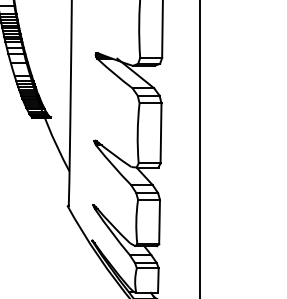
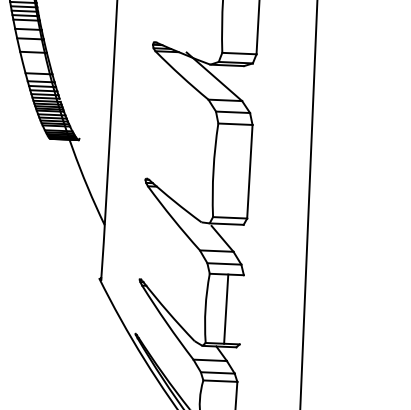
line: (159, 221) -> (226, 308), moved

